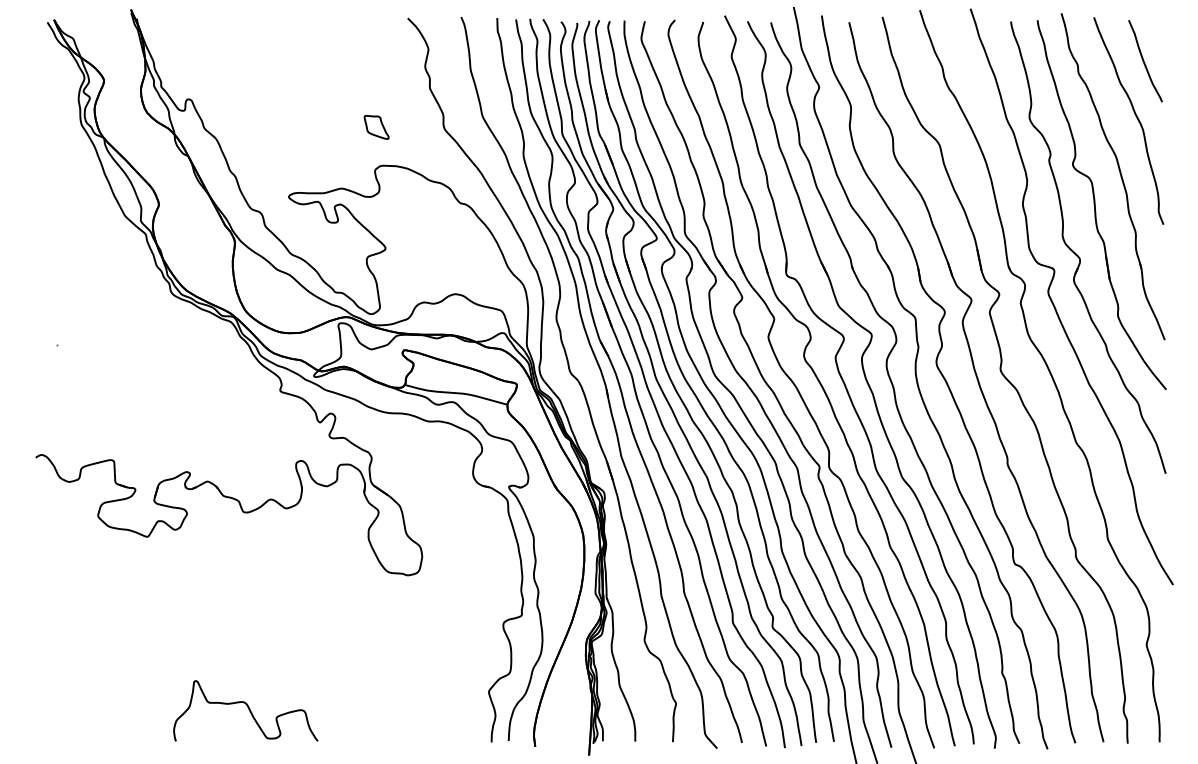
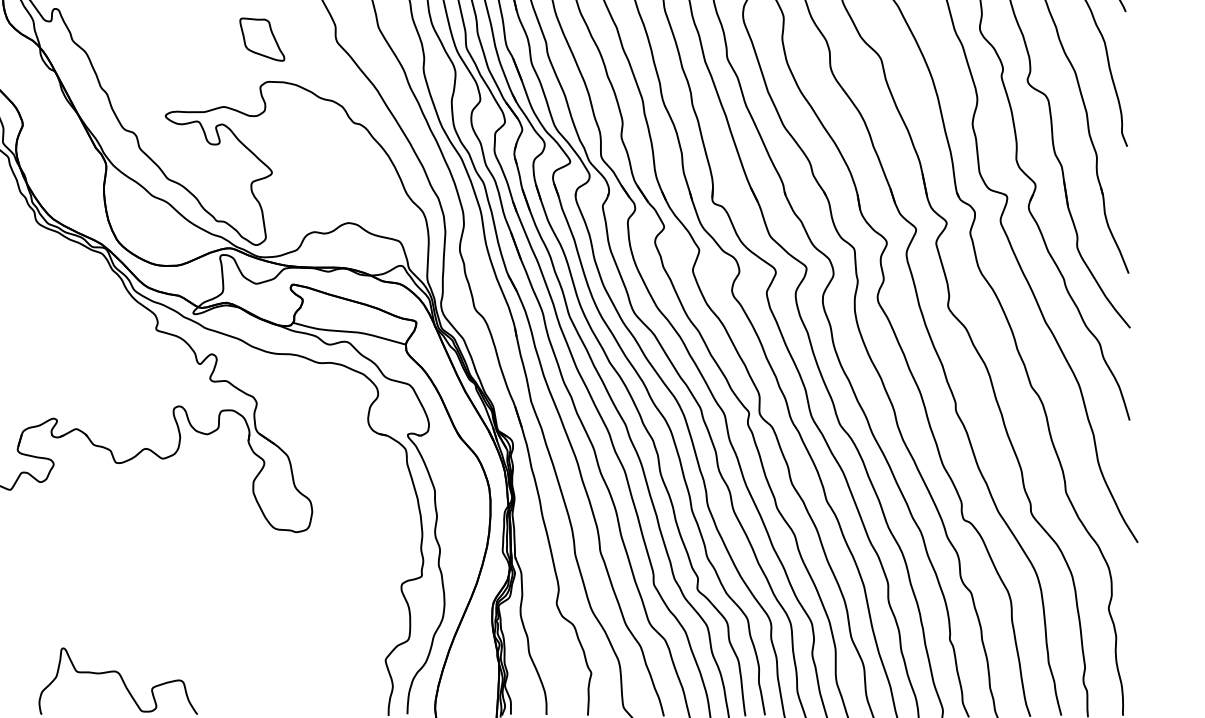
part: (376, 127) -> (262, 39), size x1.67

